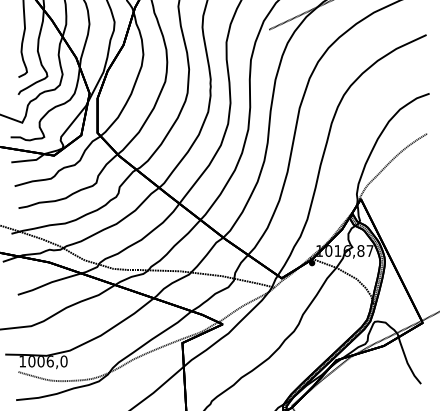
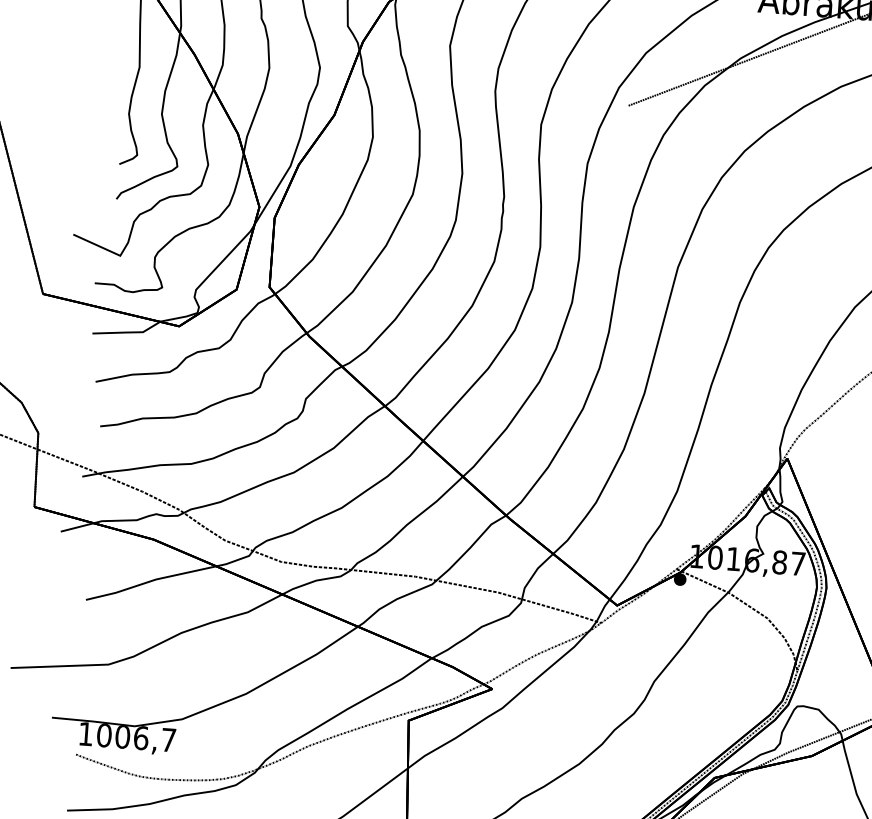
text: (63, 361) -> (167, 740), 1006,0 -> 1006,7

